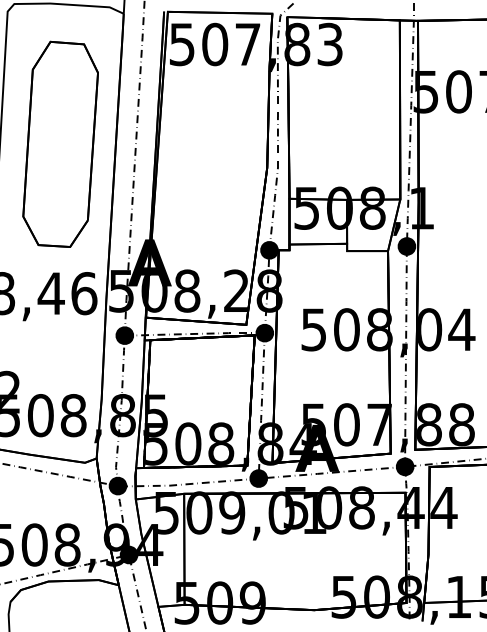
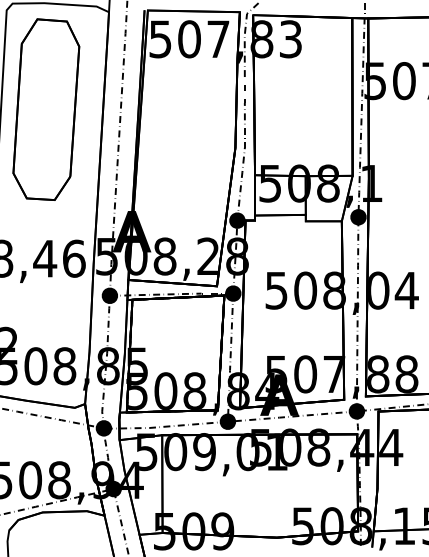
part: (60, 143) -> (46, 108), moved

